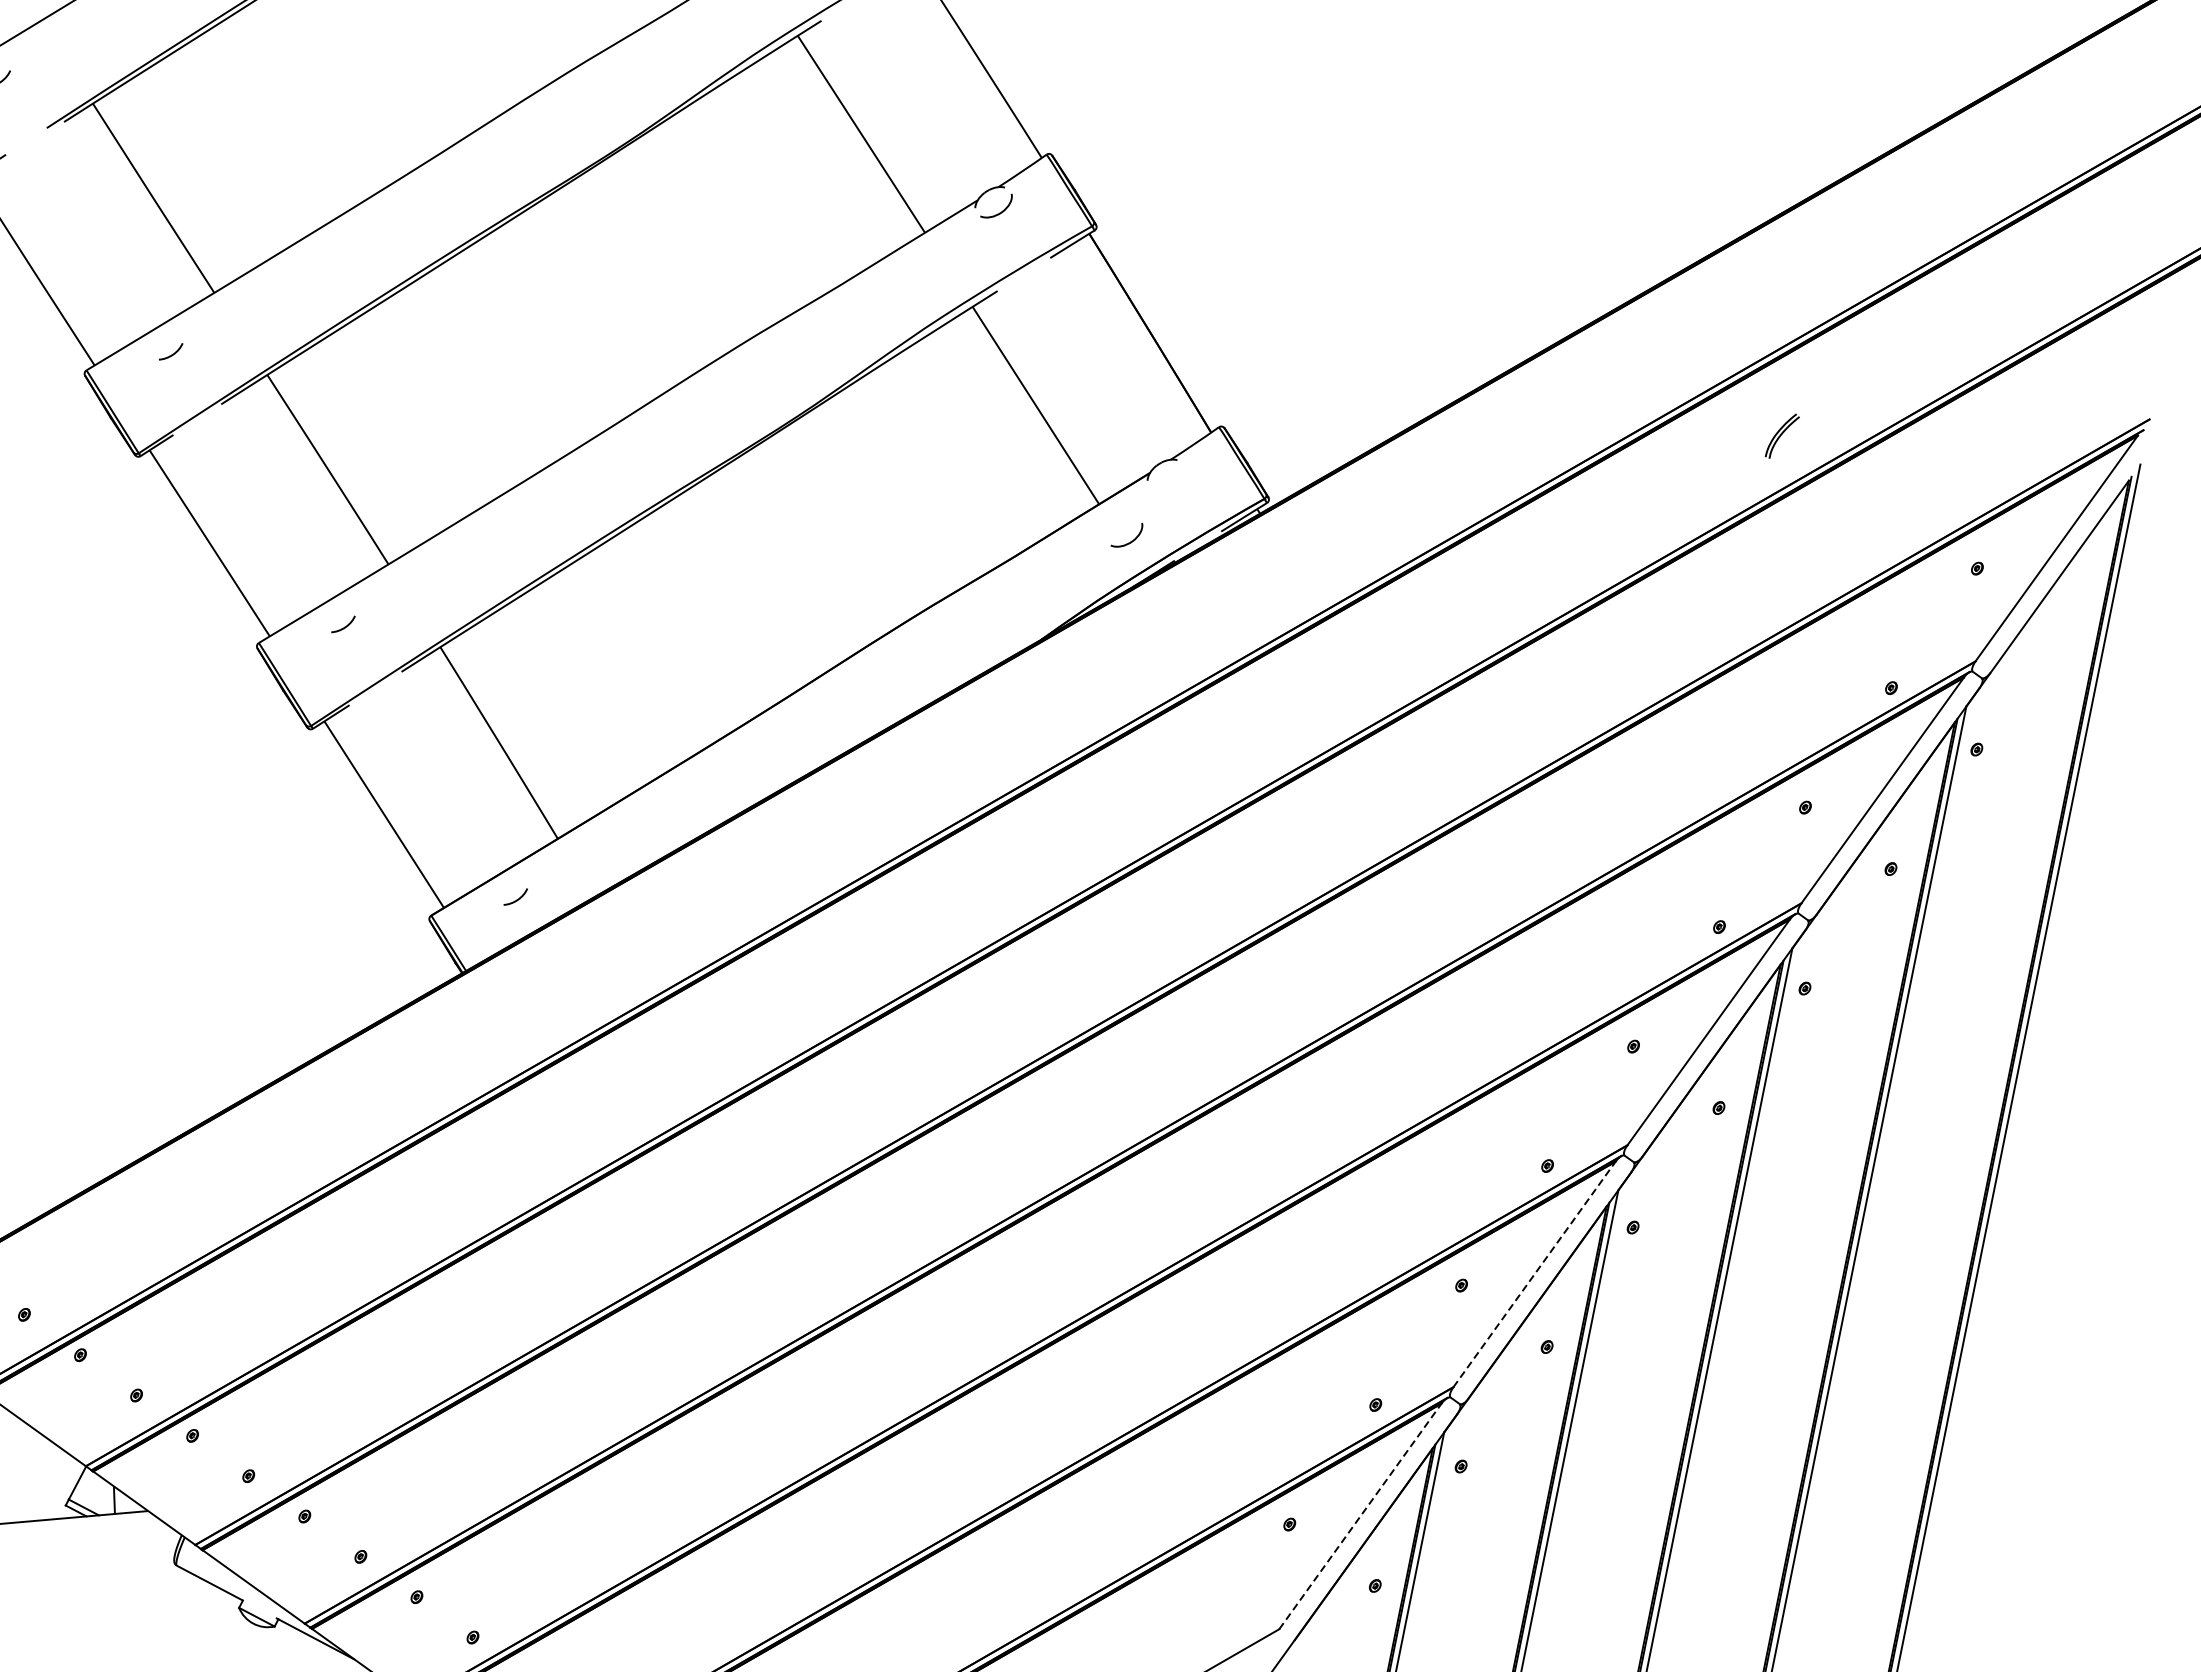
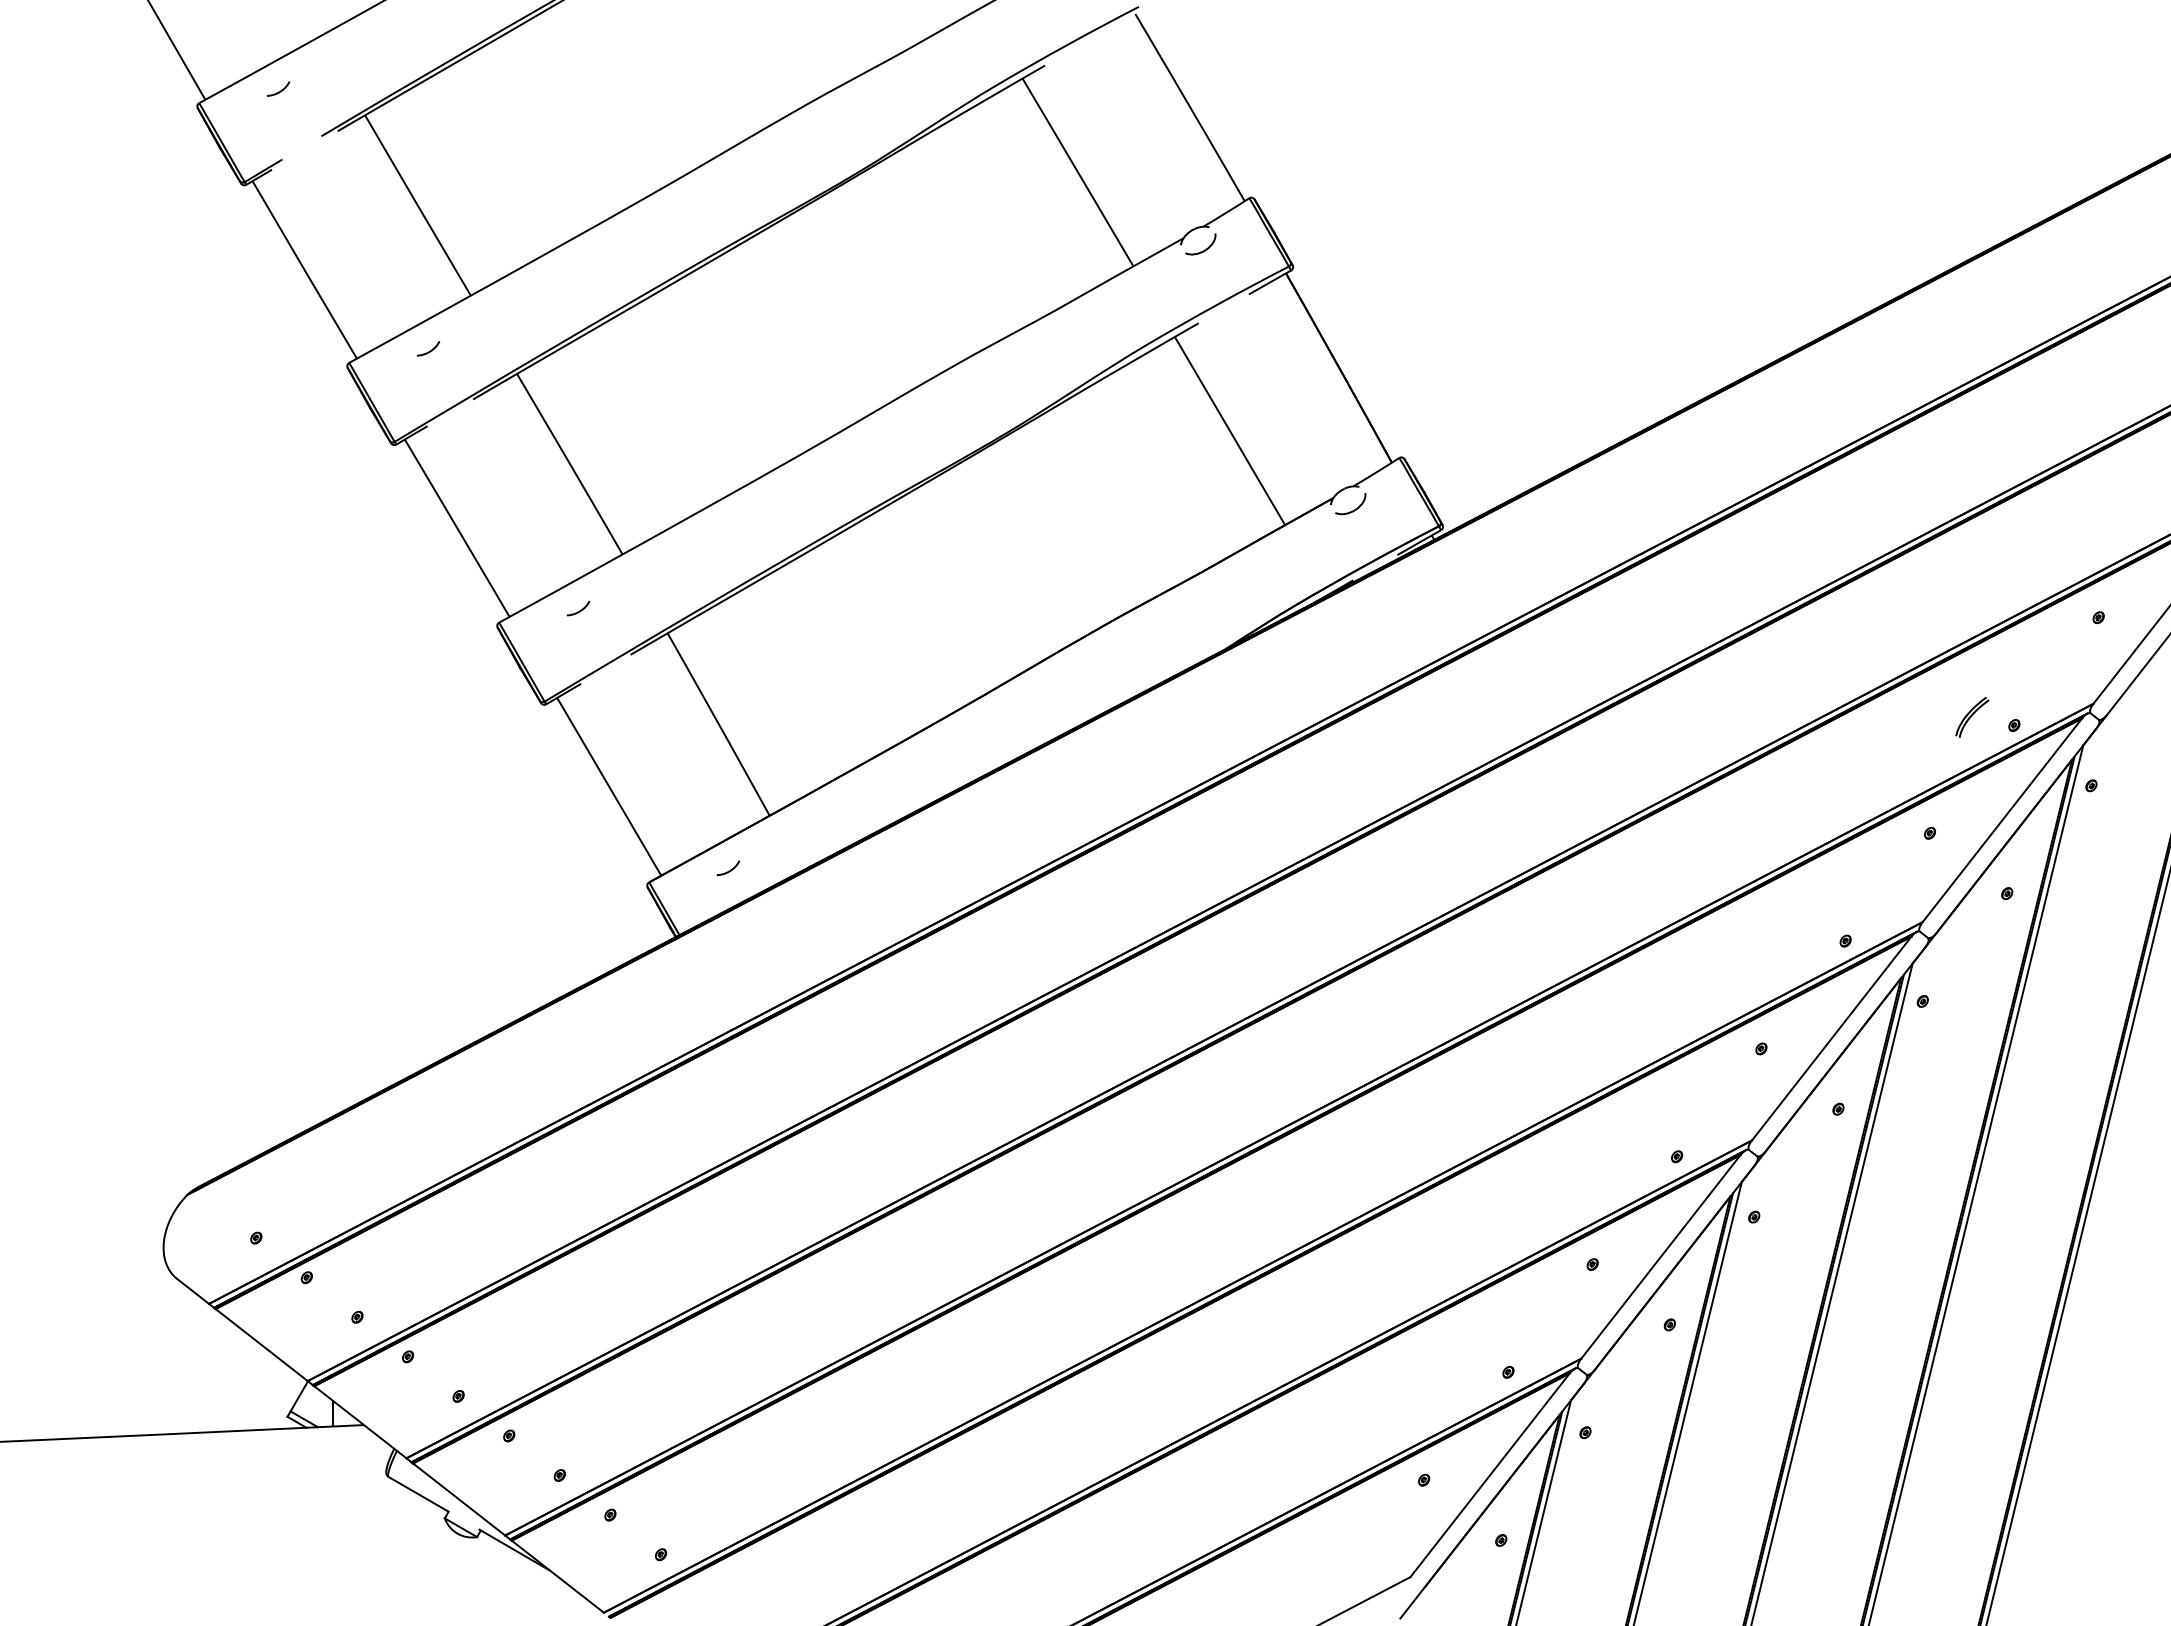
part: (1782, 436) -> (1972, 717), moved
curve: (1129, 542) -> (1352, 510), moved
line: (1535, 1273) -> (1661, 1256), dashed -> solid
line: (1360, 1515) -> (1490, 1474), dashed -> solid

